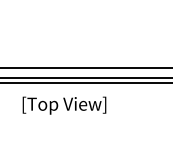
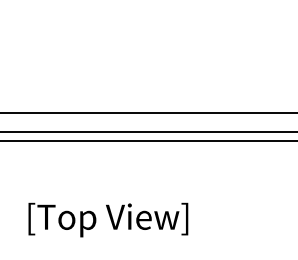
text: (64, 105) -> (108, 219), moved

